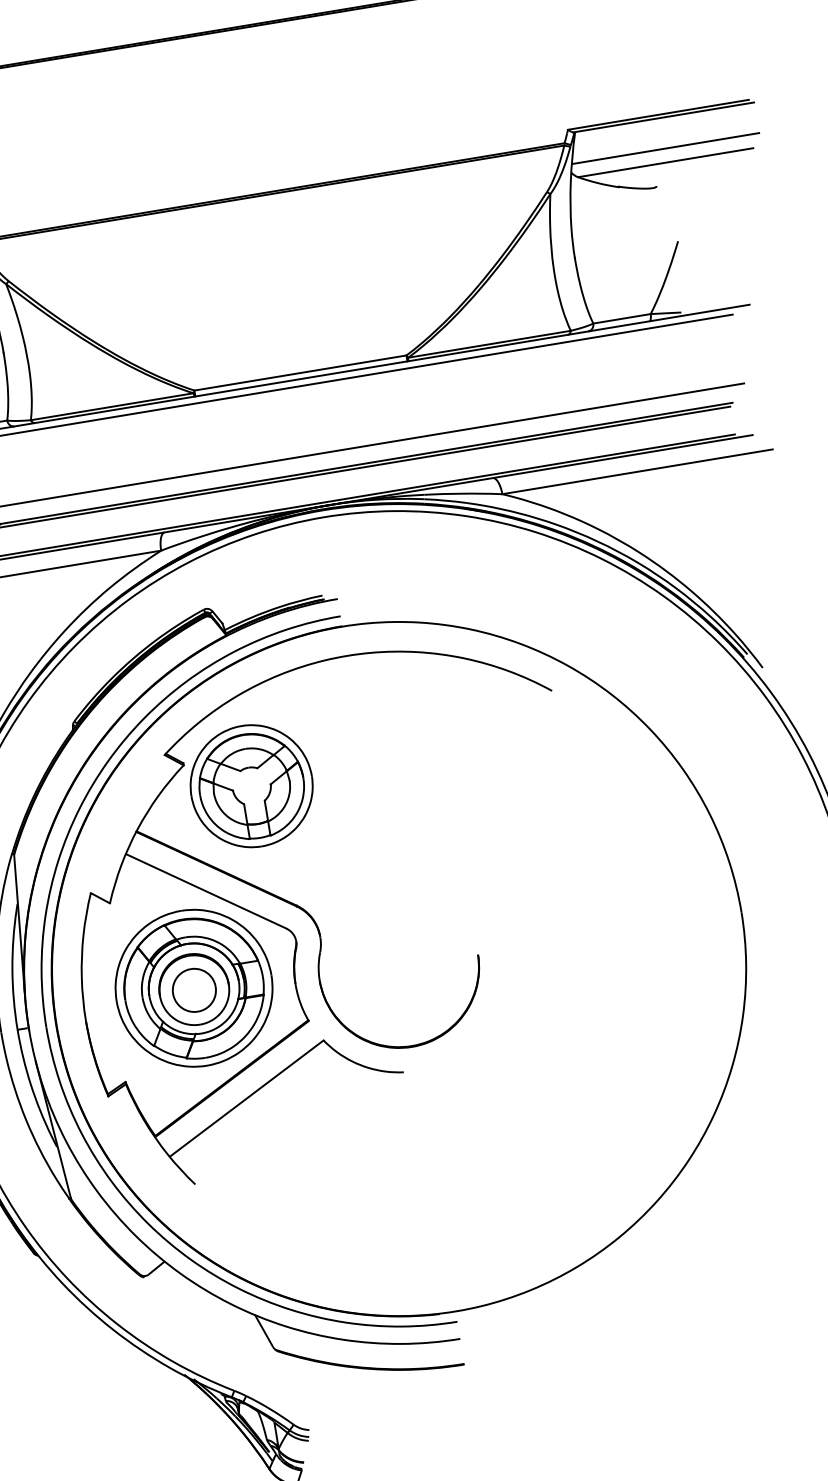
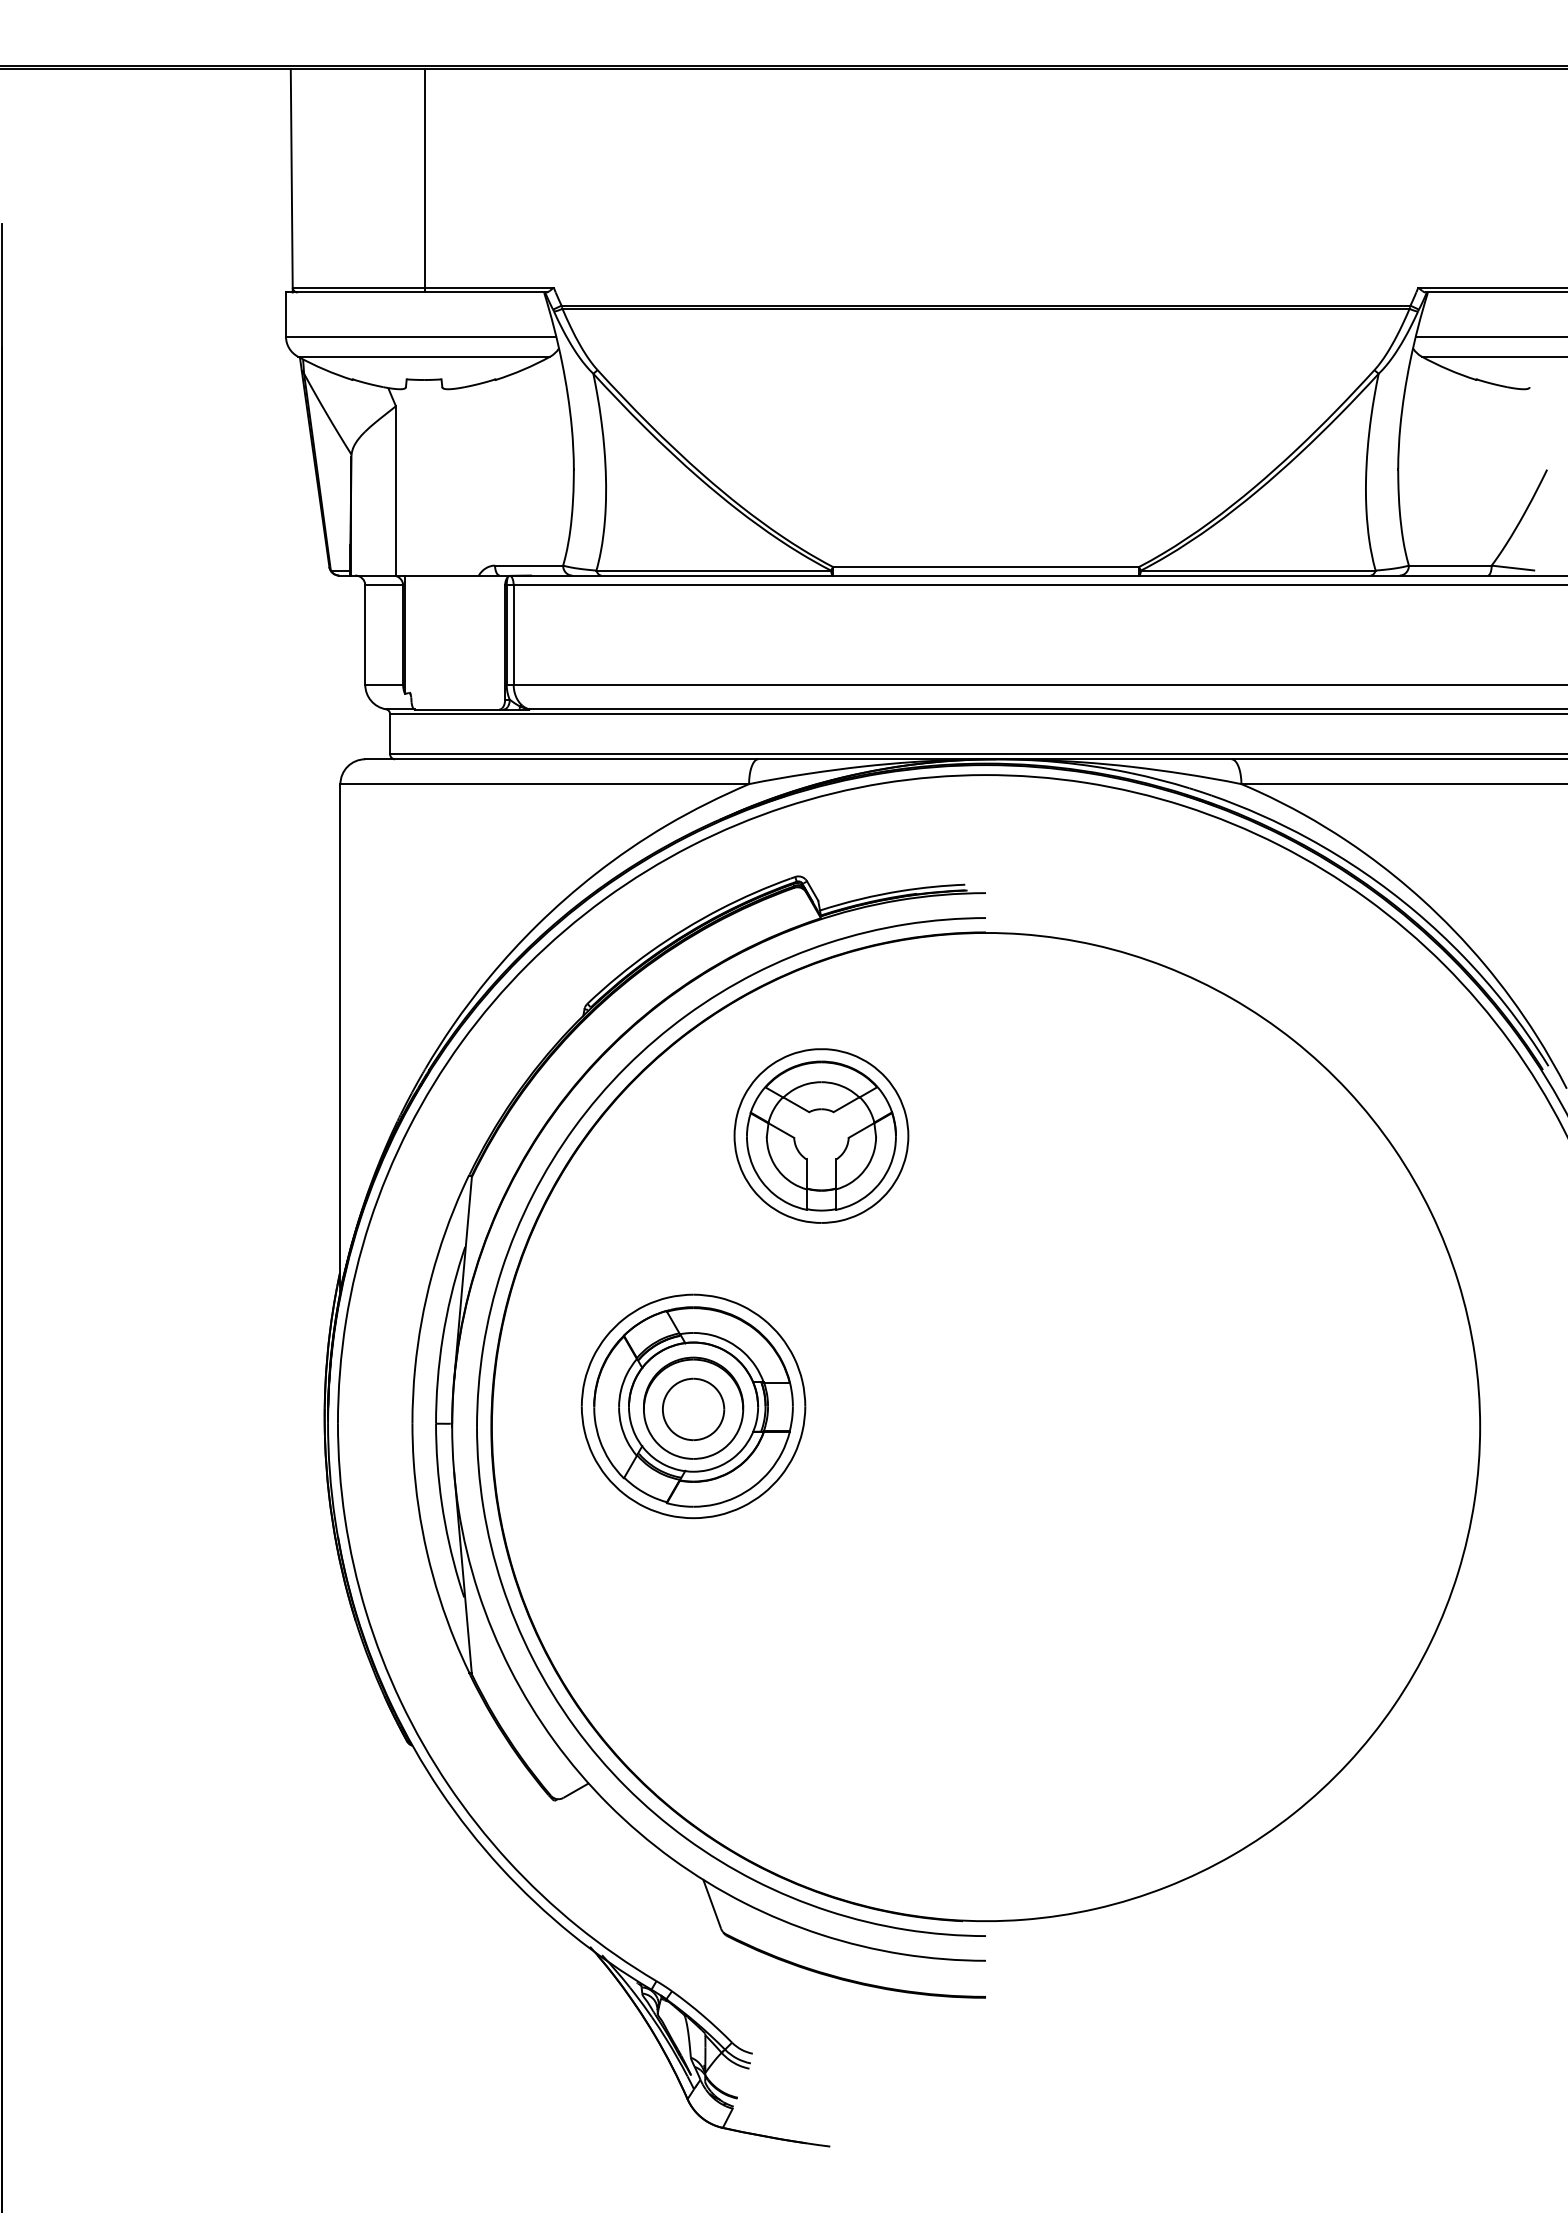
part: (314, 919) -> (878, 1338), removed

